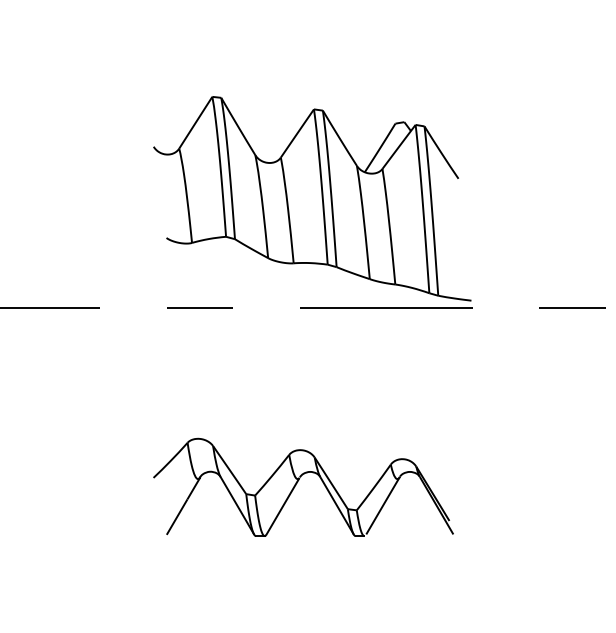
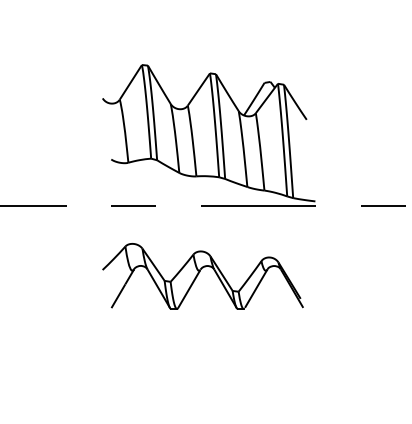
part: (302, 487) -> (202, 276), moved

